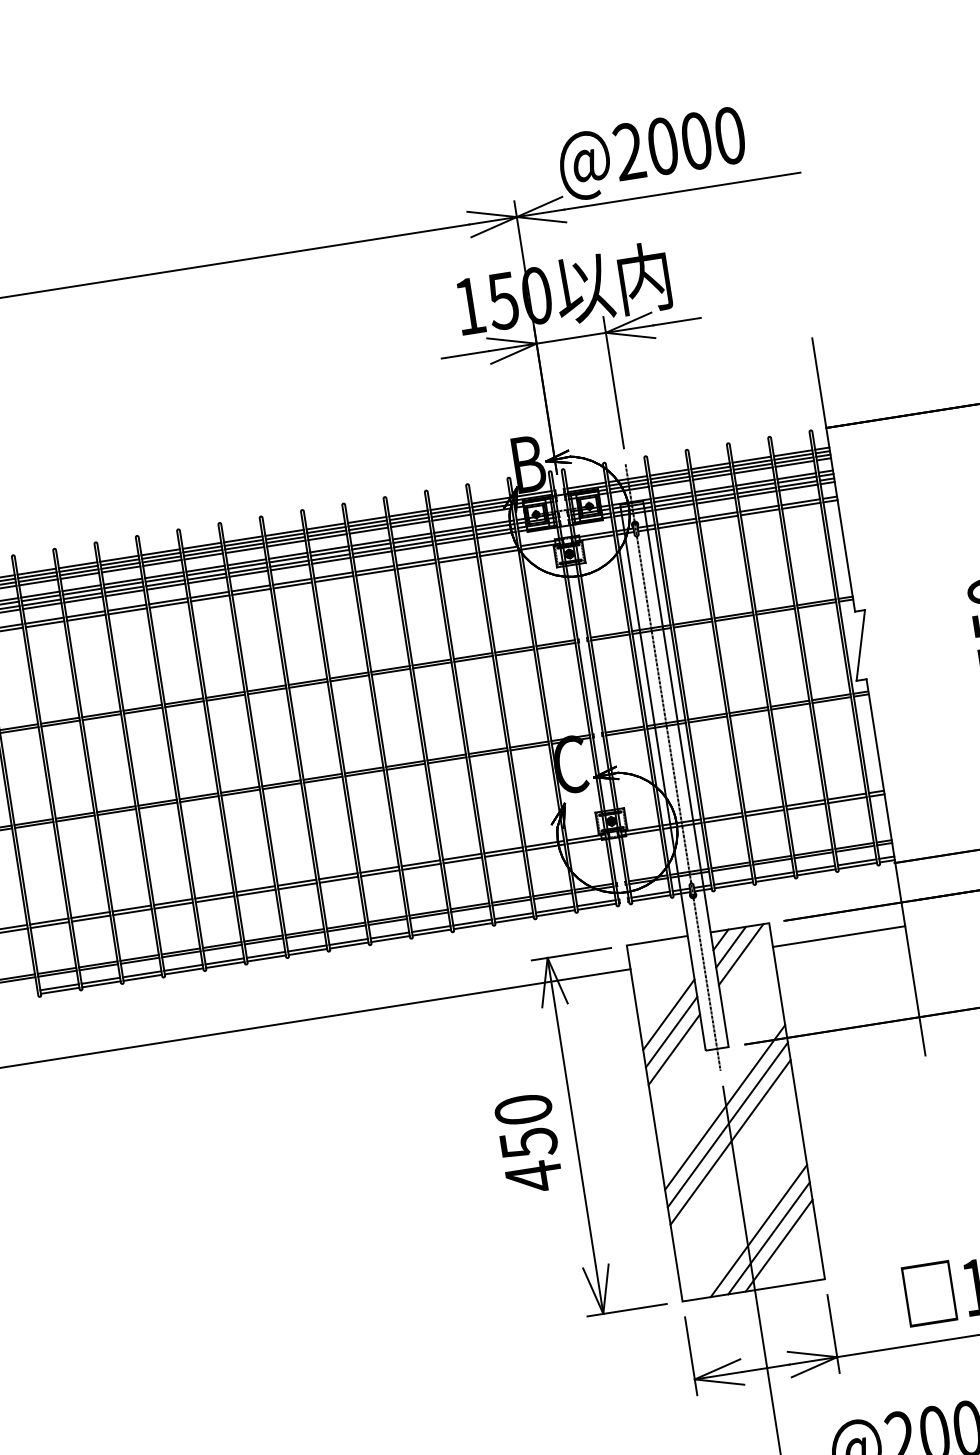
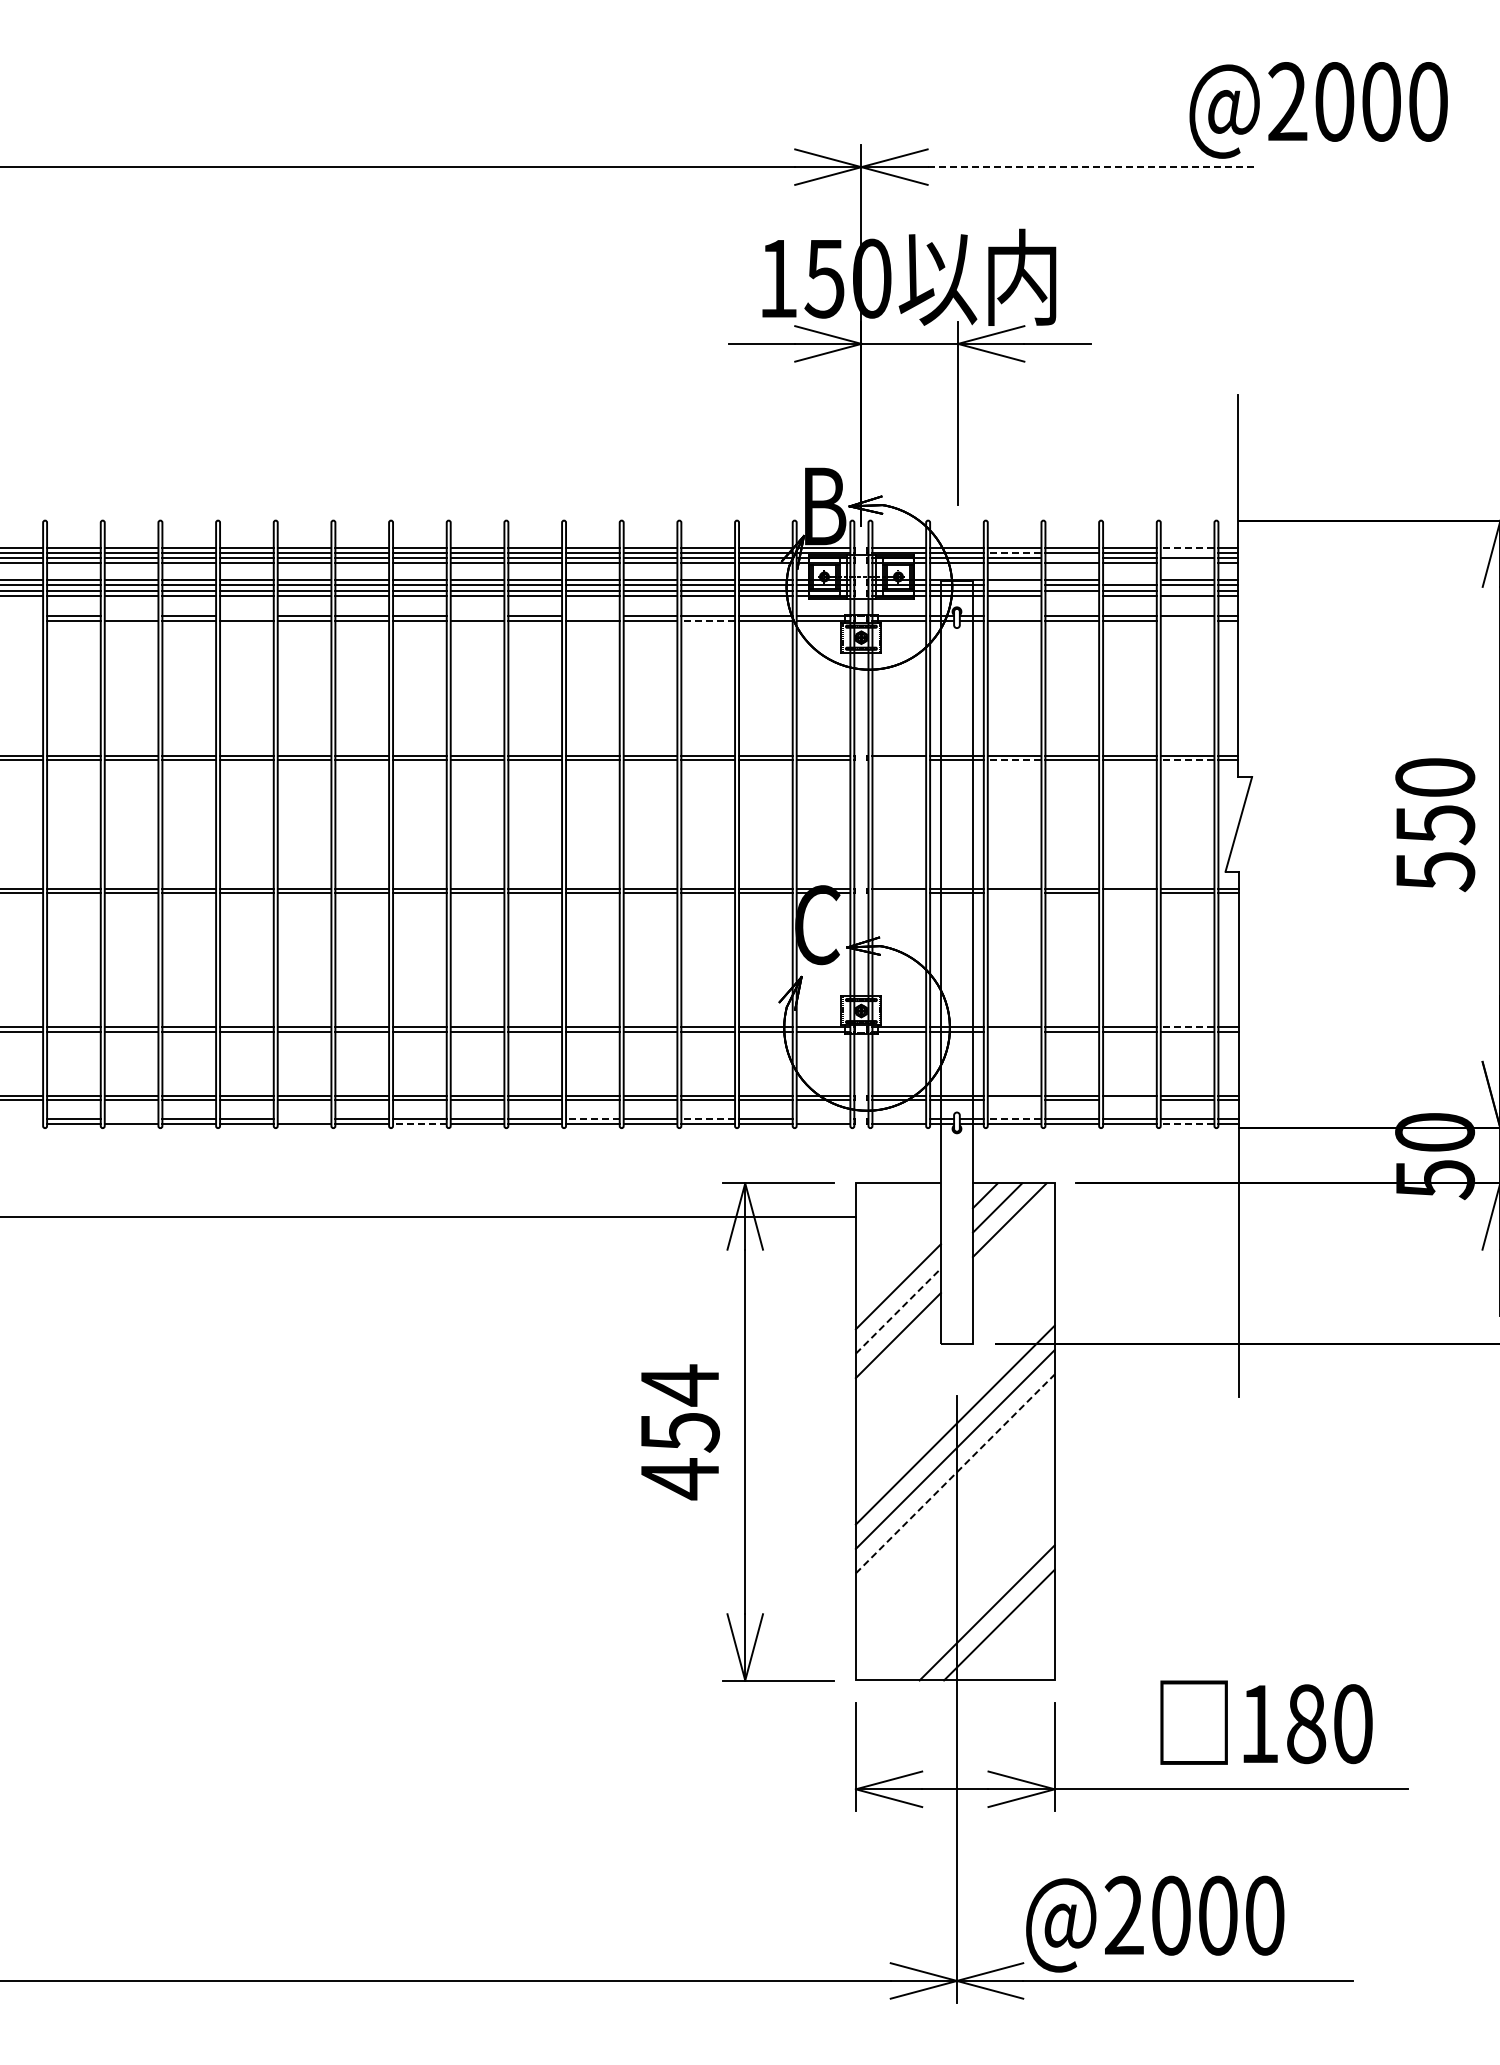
text: (652, 154) -> (1318, 110), moved
line: (682, 191) -> (1092, 167), solid -> dashed
line: (793, 452) -> (1187, 547), solid -> dashed
line: (793, 456) -> (1187, 552), removed
line: (794, 463) -> (1187, 562), removed
line: (711, 472) -> (1072, 557), removed
line: (669, 475) -> (1014, 552), solid -> dashed
line: (755, 483) -> (1129, 580), removed
line: (797, 484) -> (1187, 591), removed
line: (673, 498) -> (1014, 584), removed
line: (716, 500) -> (1072, 596), removed
line: (801, 505) -> (1187, 621), removed
line: (676, 521) -> (1014, 616), removed
line: (458, 559) -> (708, 621), solid -> dashed
line: (374, 569) -> (592, 616), removed
line: (292, 581) -> (477, 616), removed
line: (816, 605) -> (1187, 760), solid -> dashed
line: (126, 607) -> (246, 616), removed
line: (44, 620) -> (131, 616), removed
line: (692, 624) -> (1014, 760), solid -> dashed
line: (610, 637) -> (899, 760), removed
line: (790, 706) -> (1129, 892), removed
line: (707, 719) -> (1014, 892), removed
line: (625, 732) -> (899, 892), removed
line: (672, 767) -> (956, 950), removed
line: (846, 796) -> (1187, 1027), solid -> dashed
line: (723, 819) -> (1014, 1032), removed
line: (813, 855) -> (1129, 1100), removed
line: (857, 866) -> (1187, 1124), solid -> dashed
line: (731, 868) -> (1014, 1100), removed
line: (733, 881) -> (1014, 1119), solid -> dashed
line: (650, 894) -> (899, 1119), removed
line: (596, 903) -> (823, 1119), removed
line: (514, 916) -> (708, 1119), solid -> dashed
line: (431, 929) -> (592, 1119), solid -> dashed
line: (838, 936) -> (1146, 1216), removed
line: (307, 952) -> (419, 1124), solid -> dashed
line: (224, 961) -> (304, 1119), removed
line: (100, 980) -> (131, 1119), removed
line: (671, 1031) -> (898, 1310), solid -> dashed
text: (523, 1109) -> (680, 1385), 450 -> 454
line: (730, 1142) -> (955, 1473), solid -> dashed
line: (758, 1230) -> (974, 1600), removed

